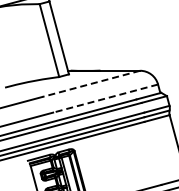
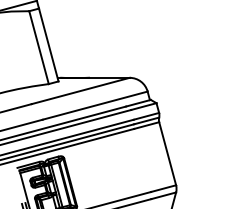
line: (90, 83) -> (80, 90), dashed -> solid
line: (104, 98) -> (94, 105), dashed -> solid

